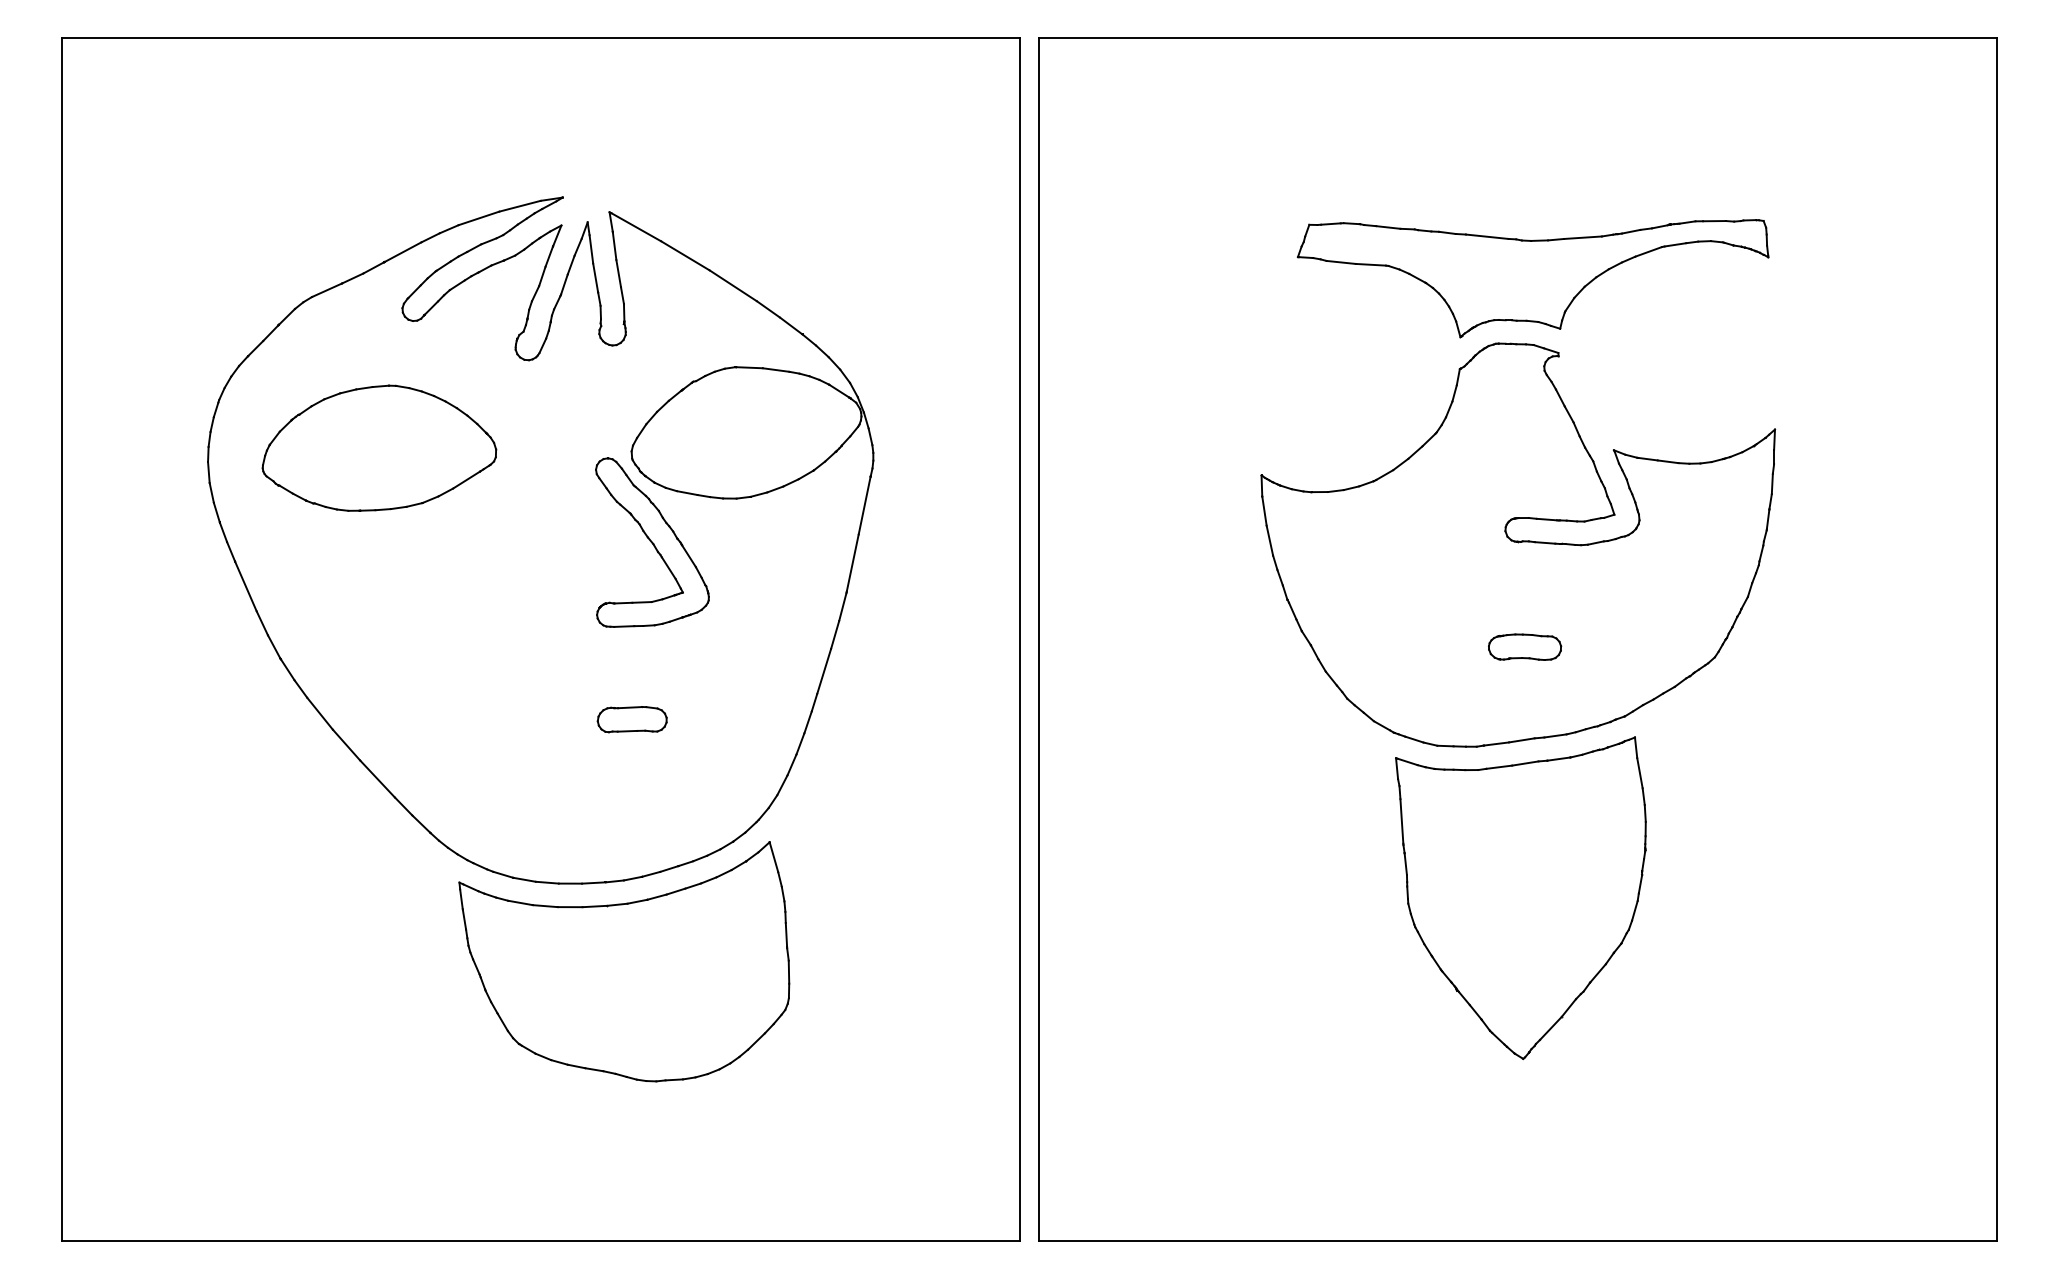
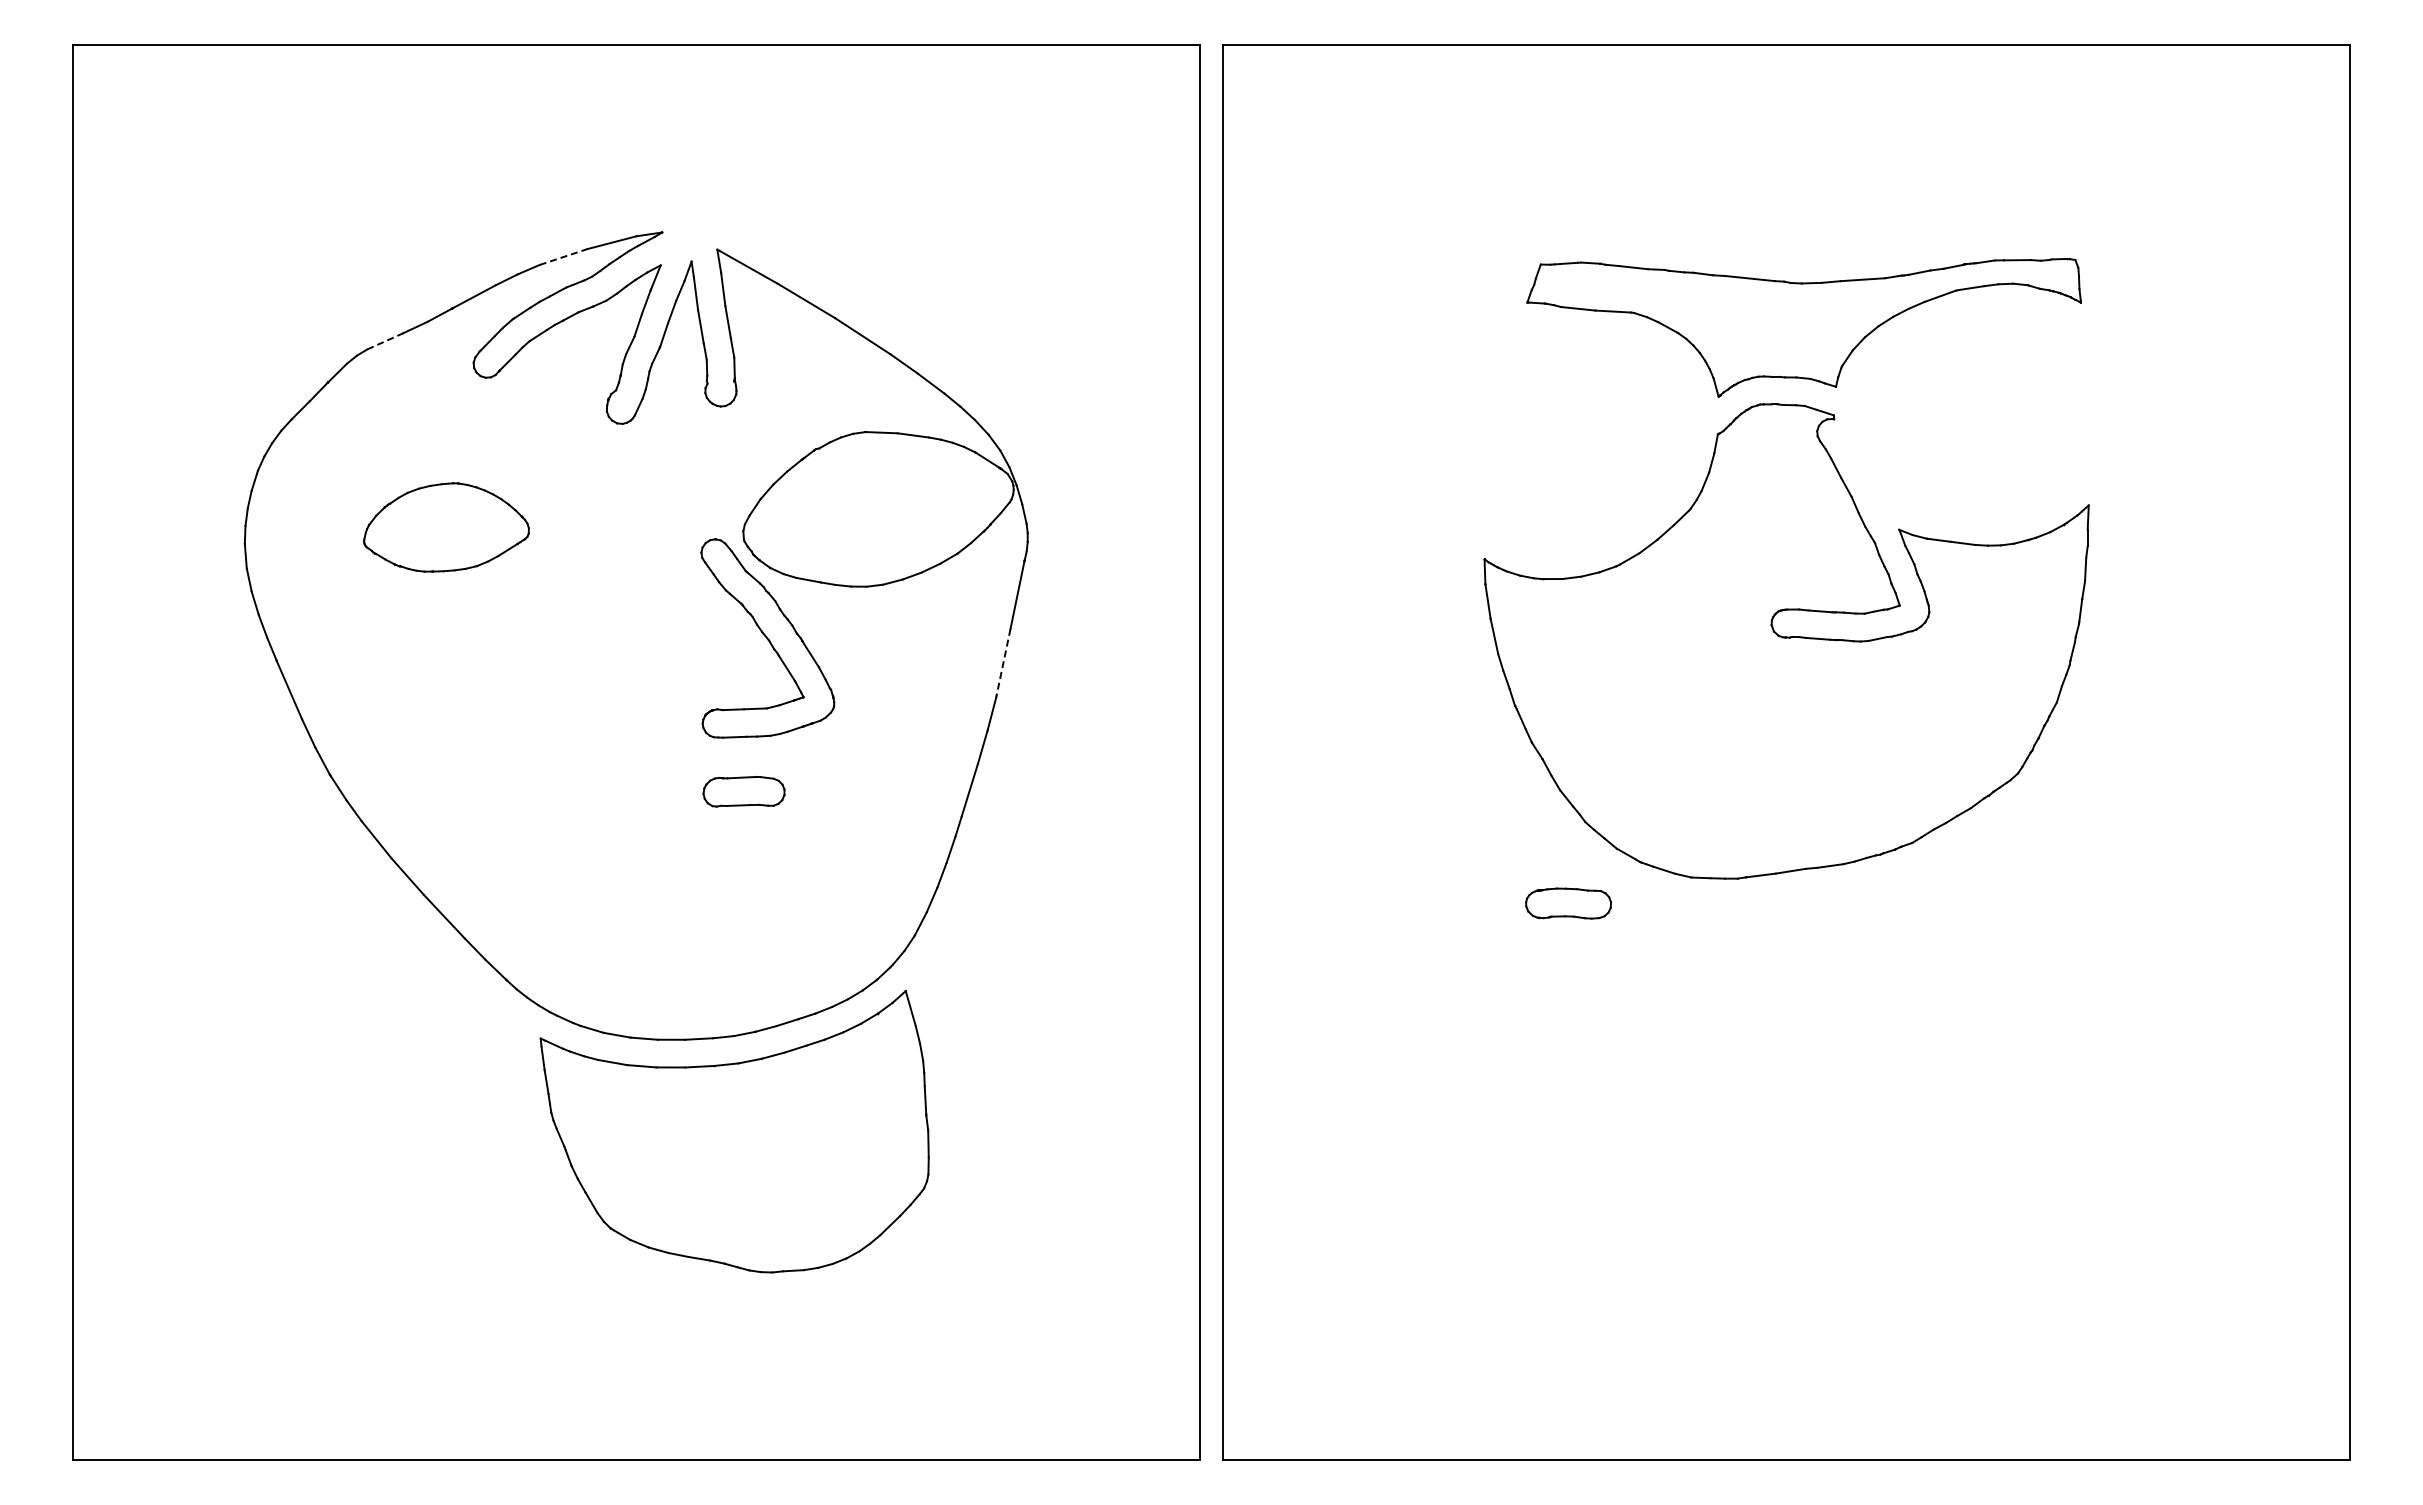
line: (479, 217) -> (564, 256), solid -> dashed
line: (327, 290) -> (385, 341), solid -> dashed
part: (379, 448) -> (446, 527), size x0.6
line: (852, 563) -> (1003, 663), solid -> dashed
part: (1524, 647) -> (1568, 903), moved
part: (631, 719) -> (743, 791), moved
part: (1520, 897) -> (1789, 1056), removed

